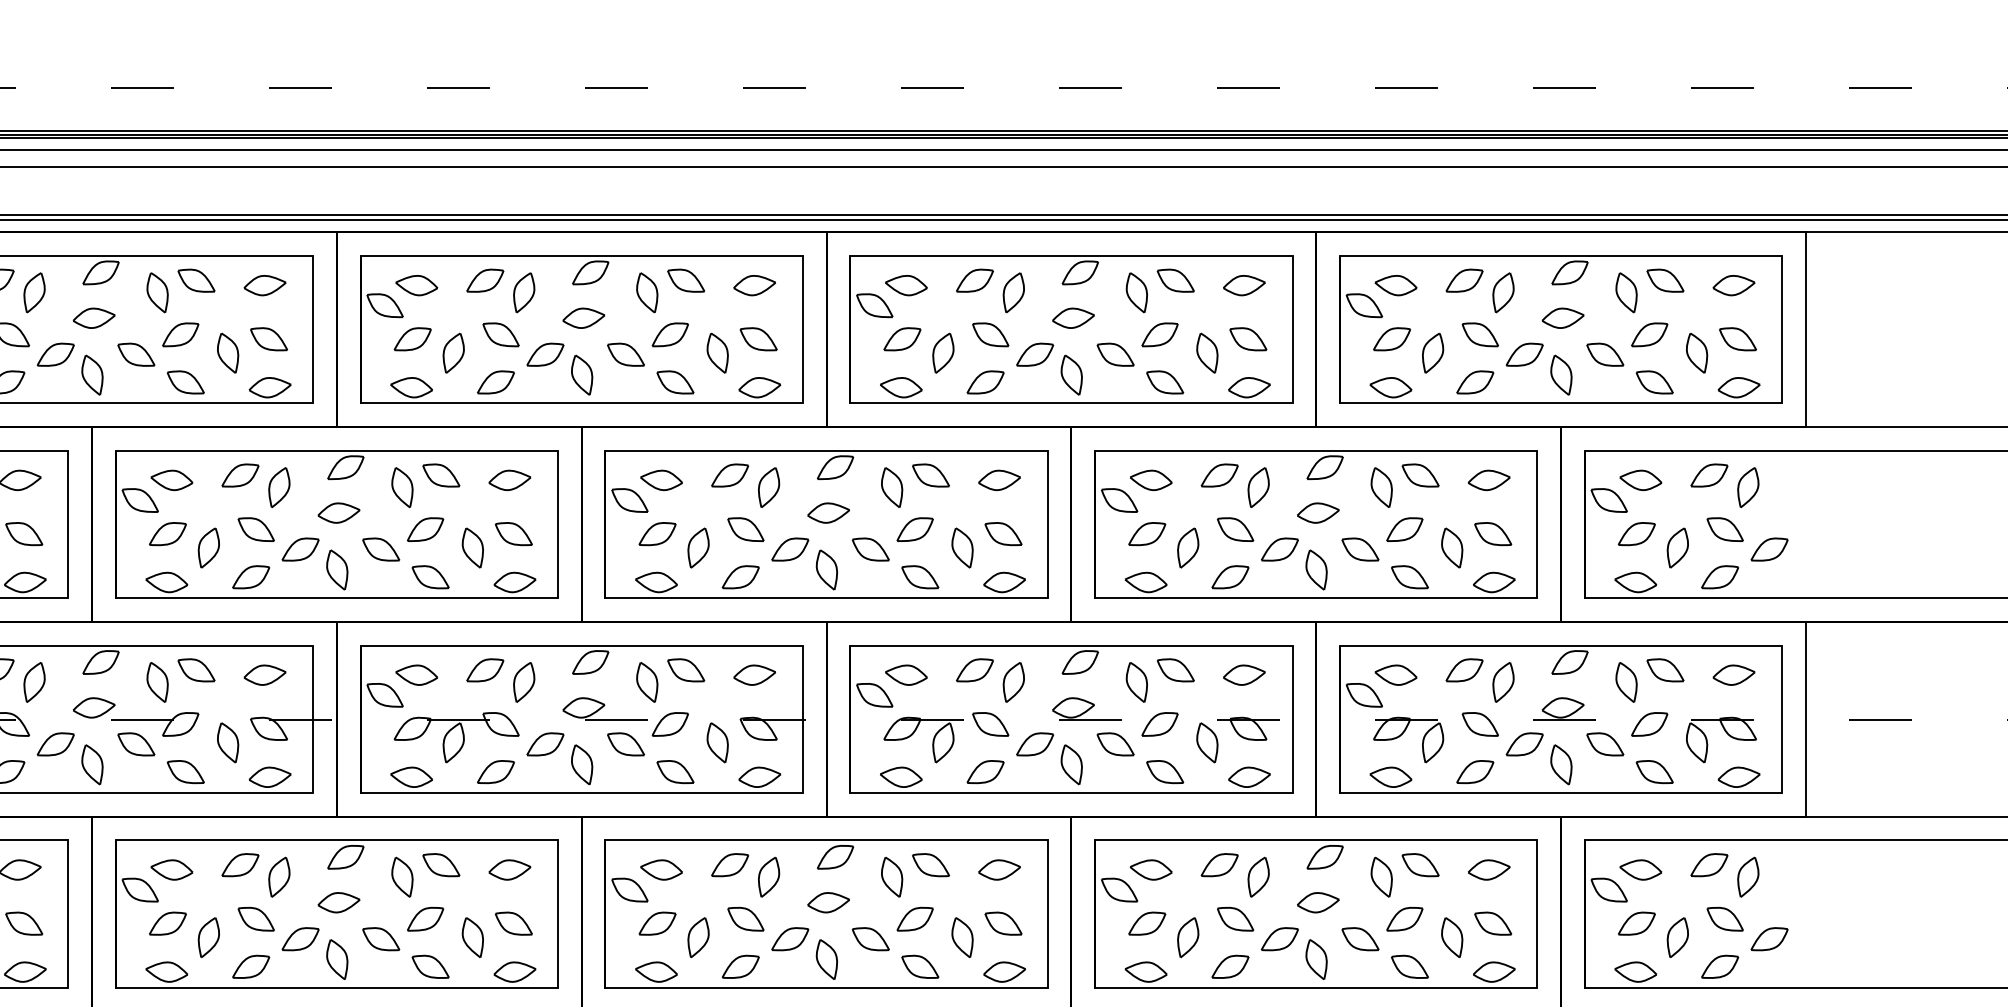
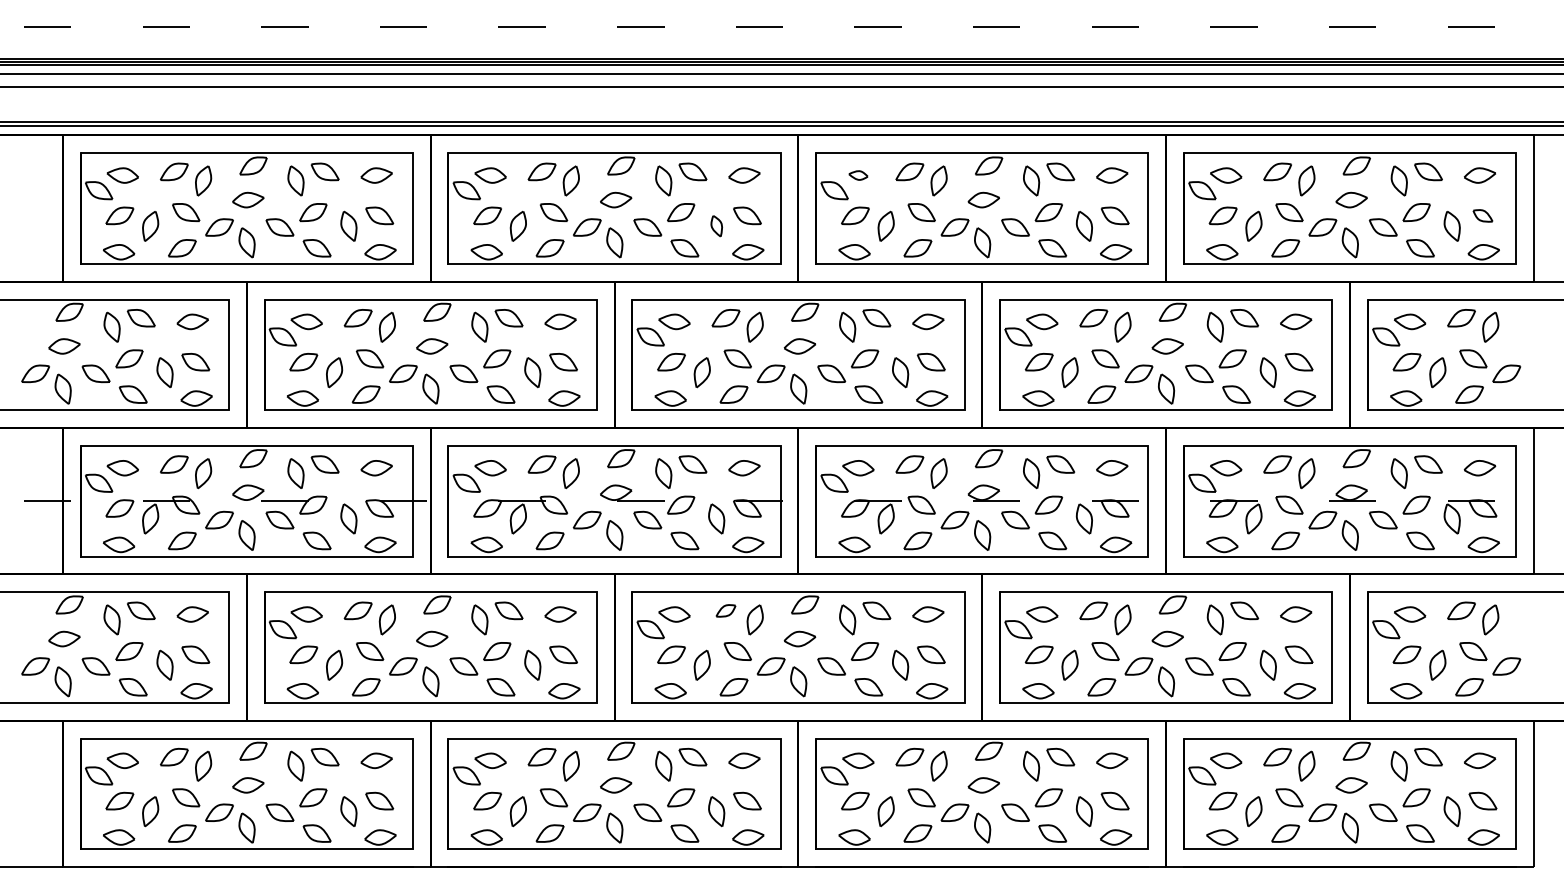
part: (906, 285) -> (858, 175), size x0.6
part: (1737, 338) -> (1482, 215), size x0.7
part: (717, 352) -> (716, 225), size x0.7
part: (729, 864) -> (725, 610), size x0.7

